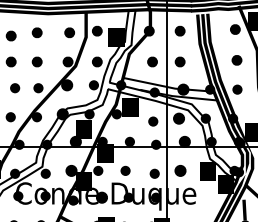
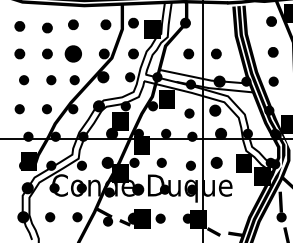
fill: (179, 30) -> (215, 22), removed
part: (37, 61) -> (73, 53), size x1.6
fill: (205, 118) -> (241, 110), removed

